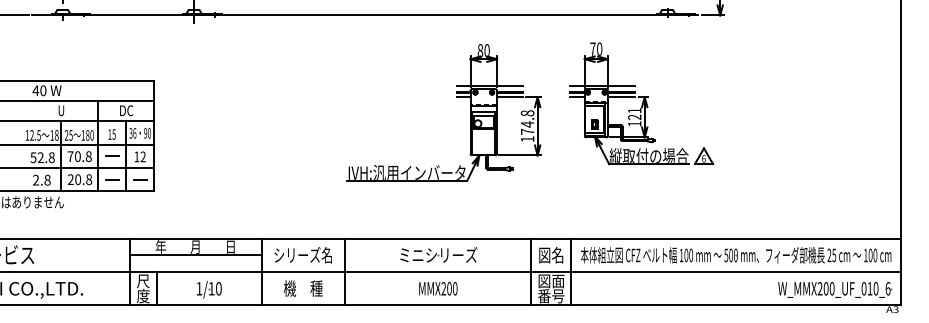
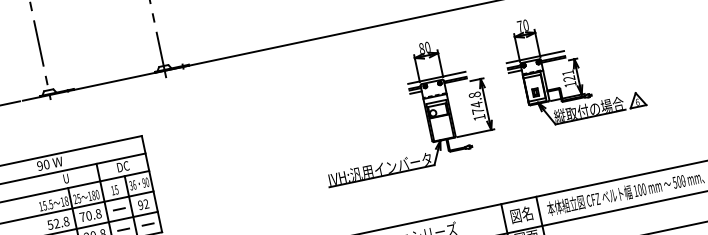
text: (35, 90) -> (39, 165), 40 -> 90
line: (509, 97) -> (456, 84), removed
line: (621, 97) -> (554, 63), removed
text: (31, 135) -> (44, 205), 12.5 -> 15.5
text: (136, 156) -> (140, 204), 12 -> 92

